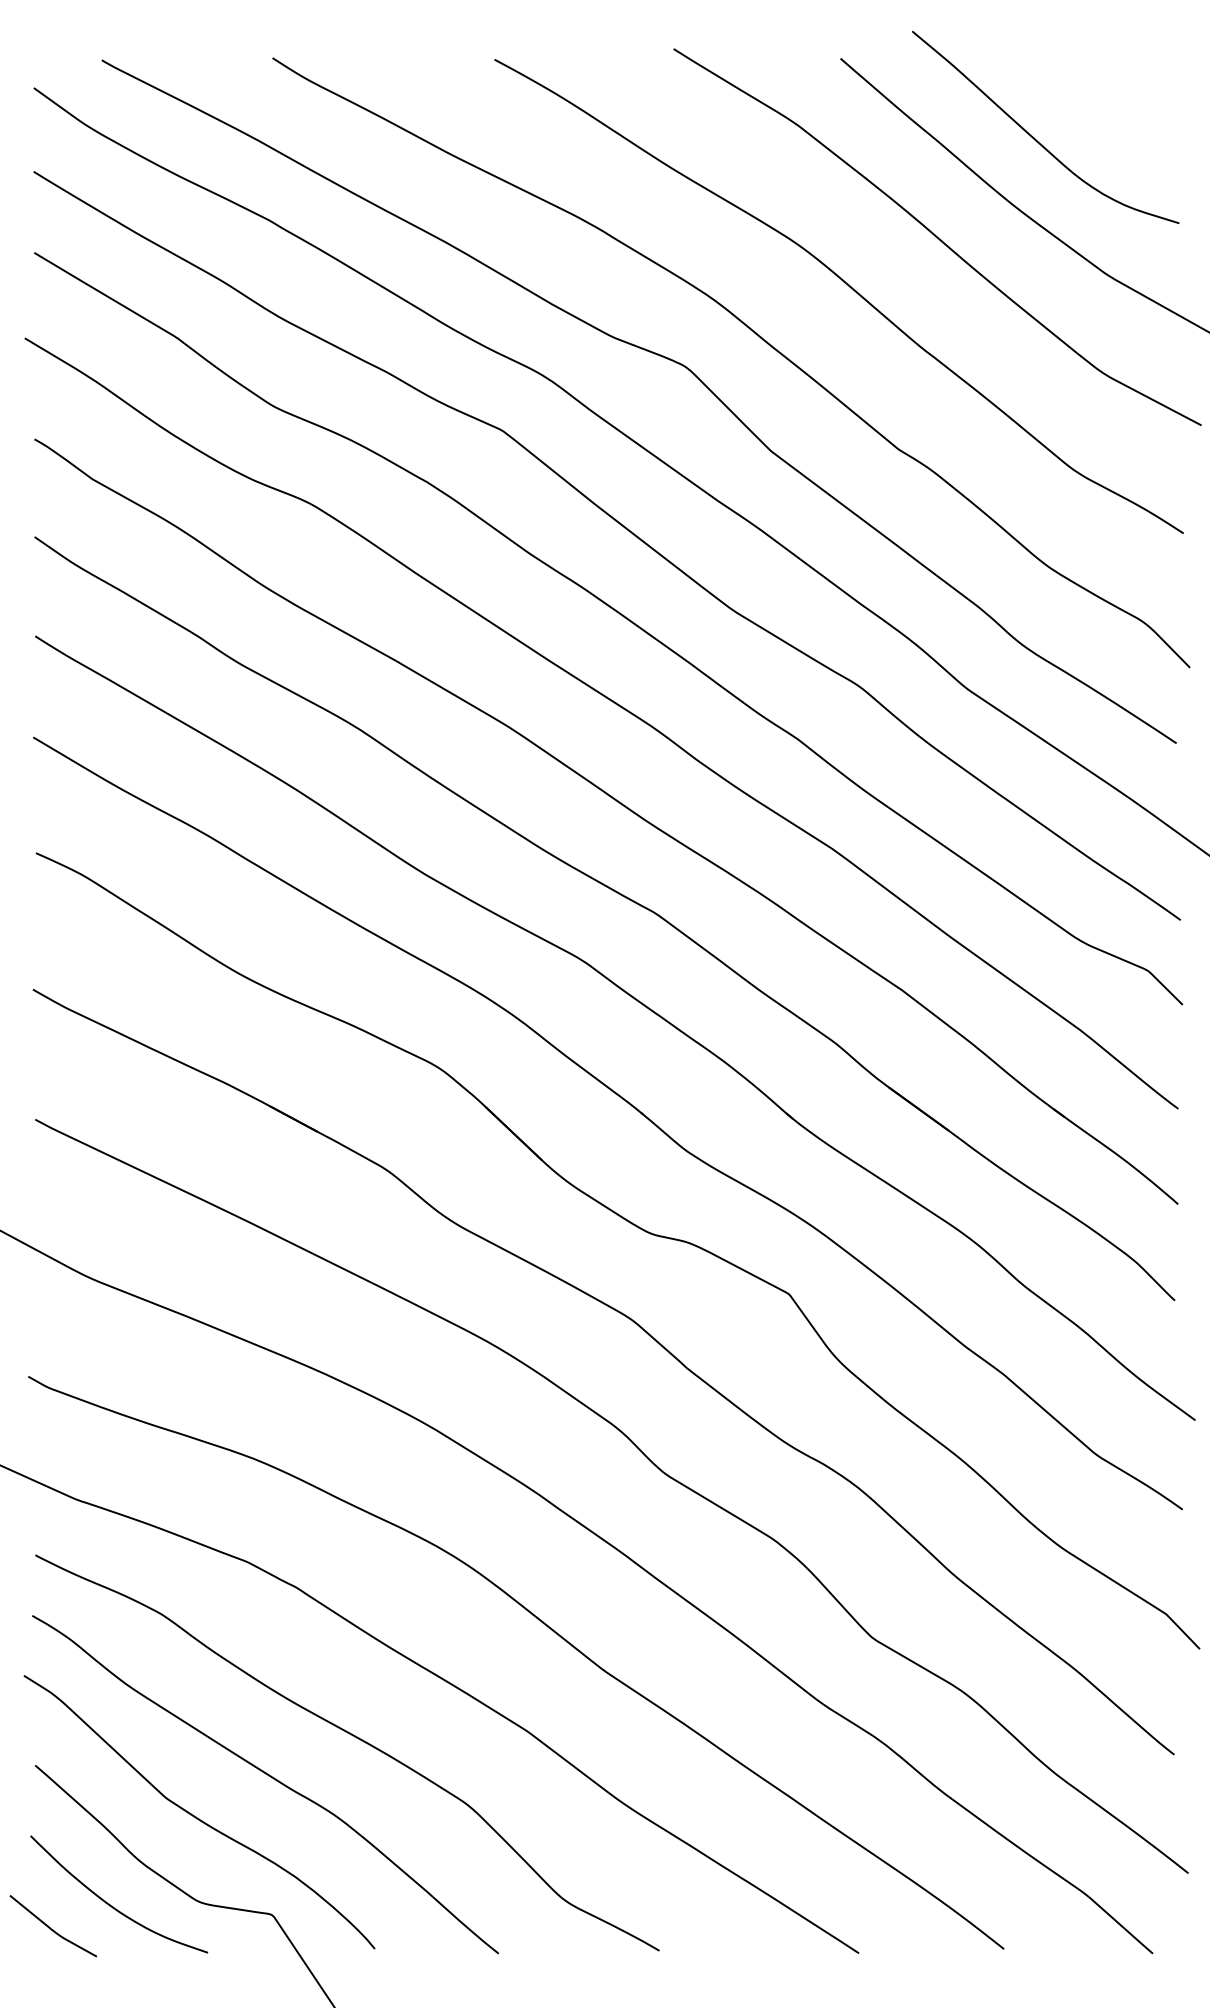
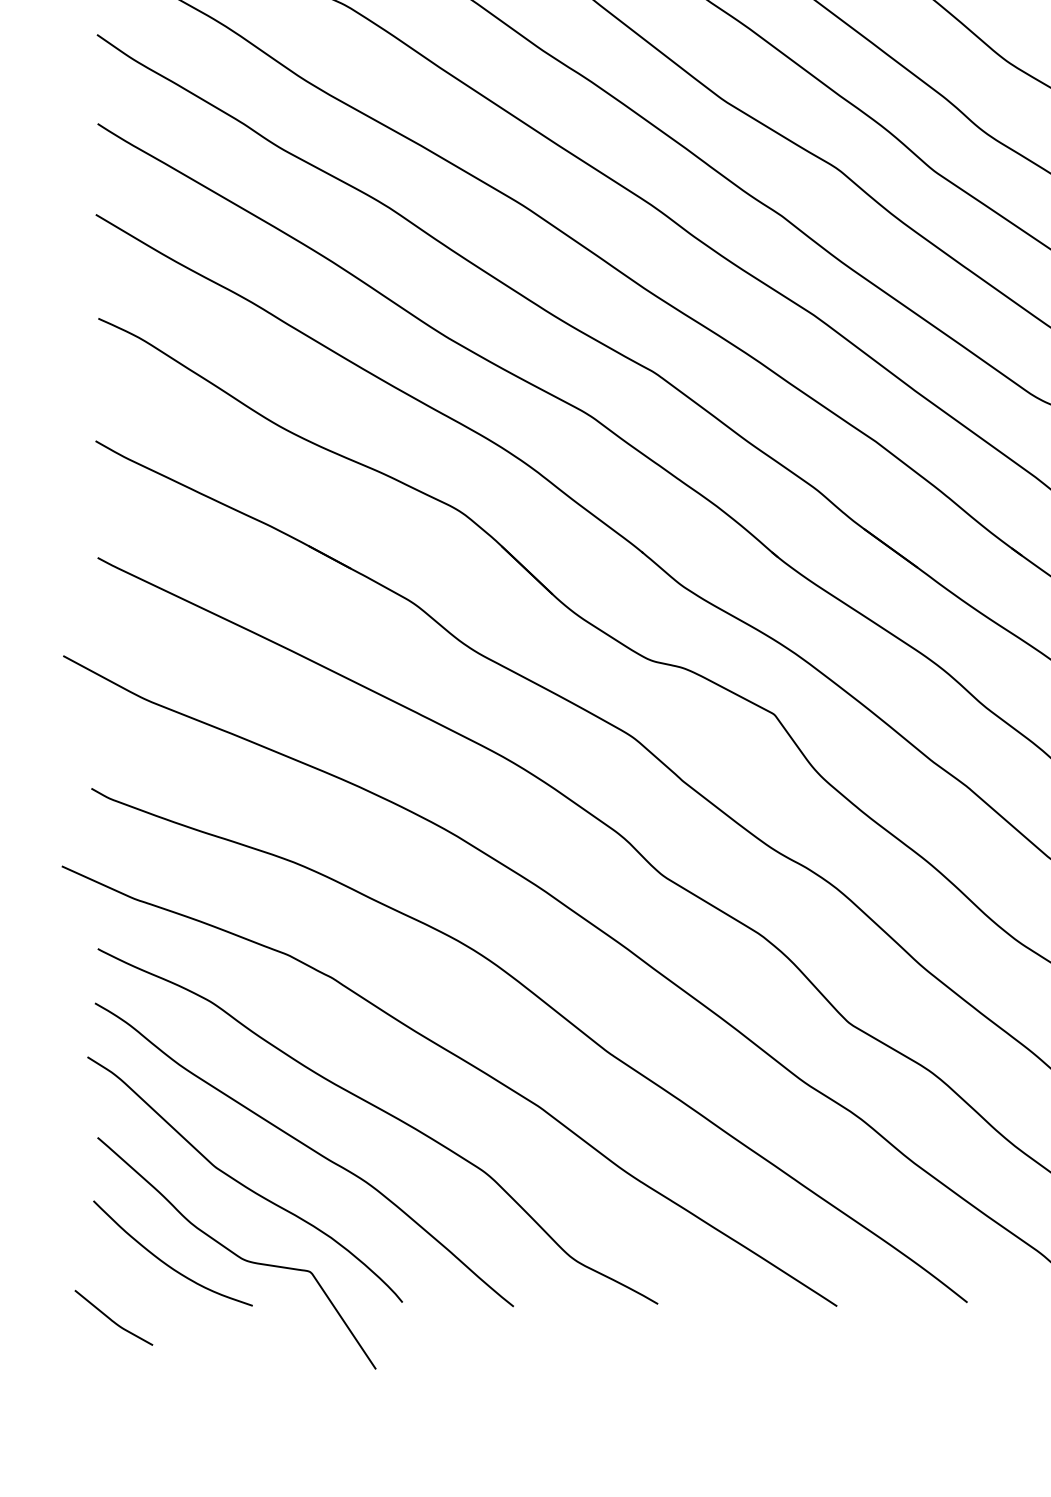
curve: (50, 1927) -> (111, 1319), moved

